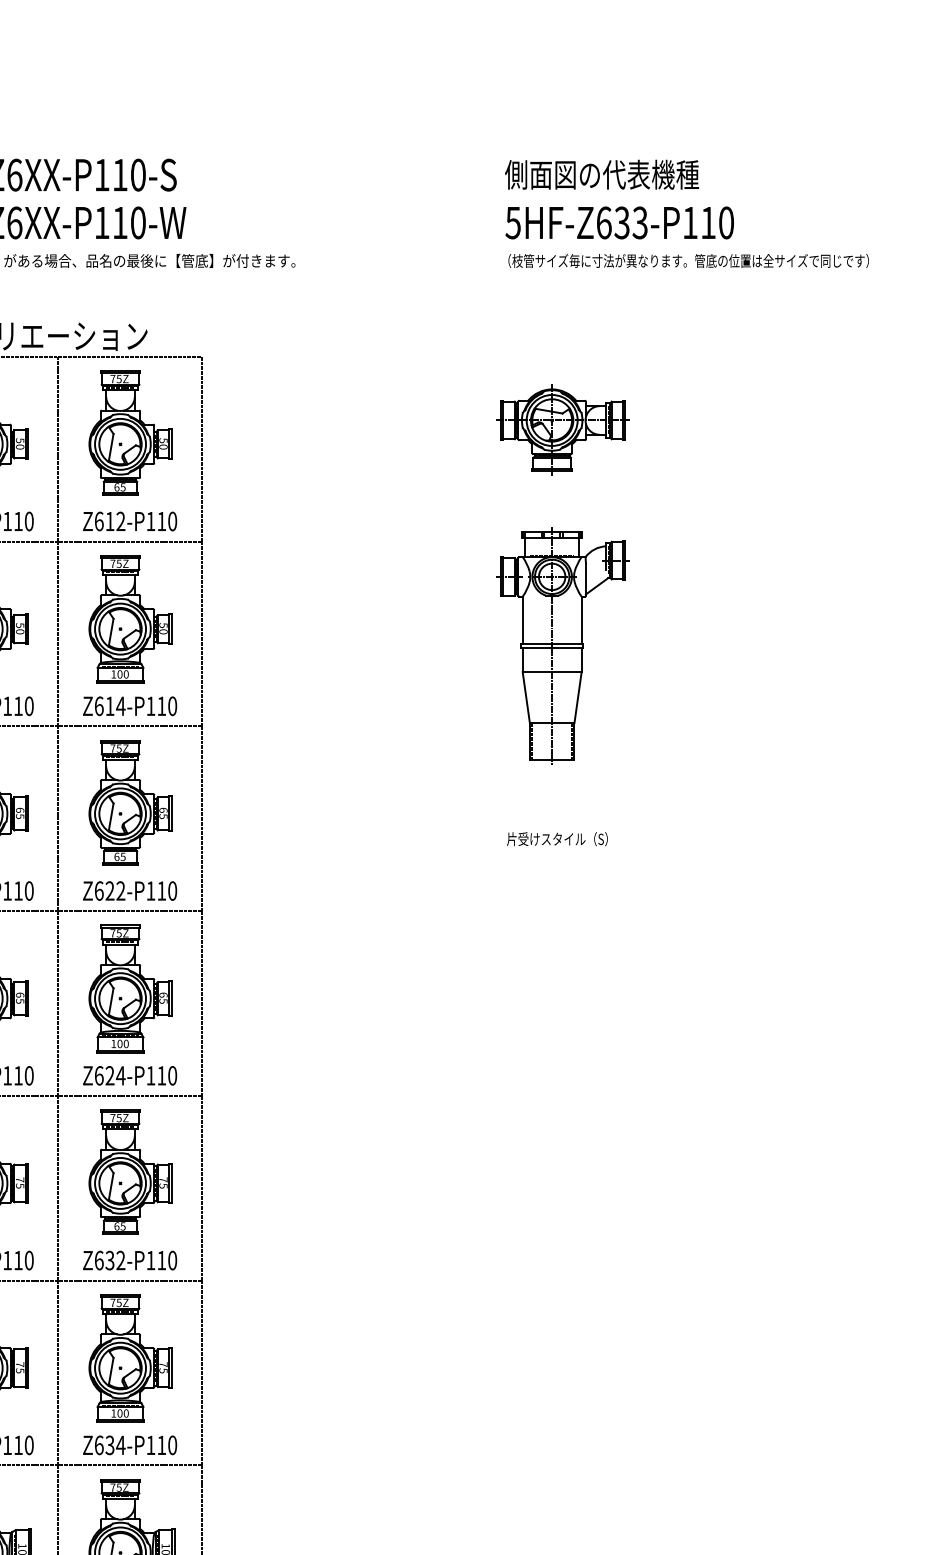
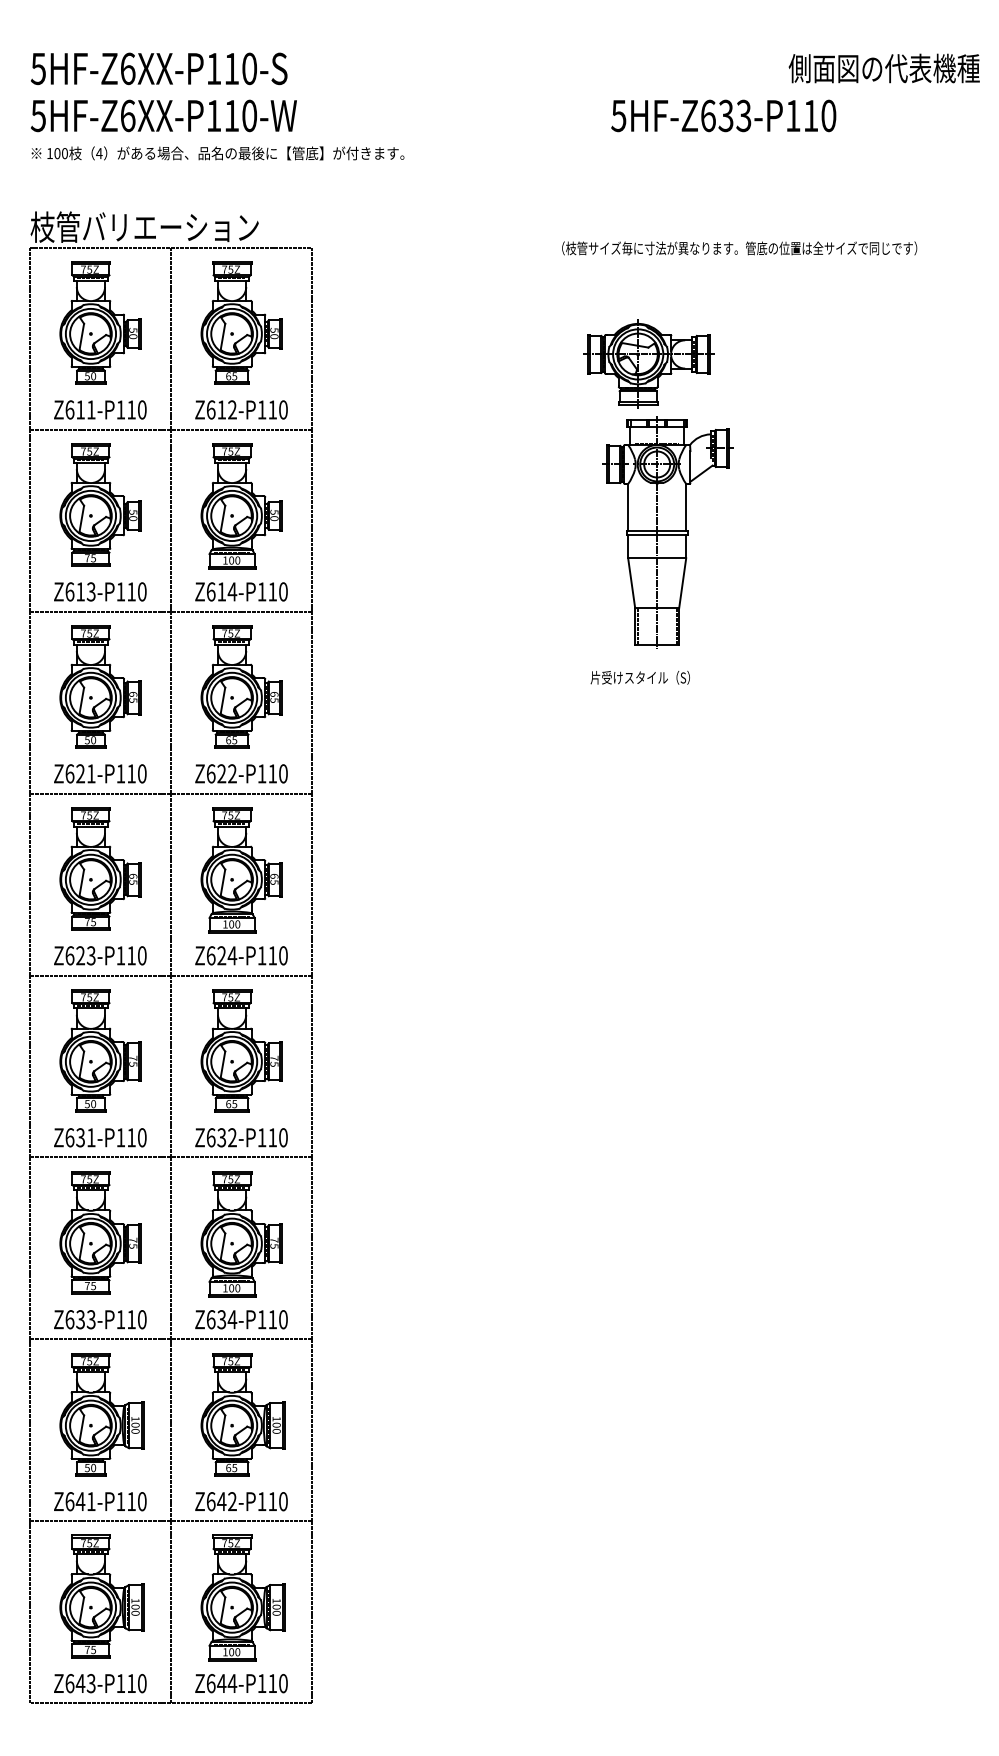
text: (601, 174) -> (883, 68), moved
text: (688, 261) -> (739, 248), moved
part: (562, 429) -> (648, 363), moved
text: (556, 838) -> (639, 677), moved

